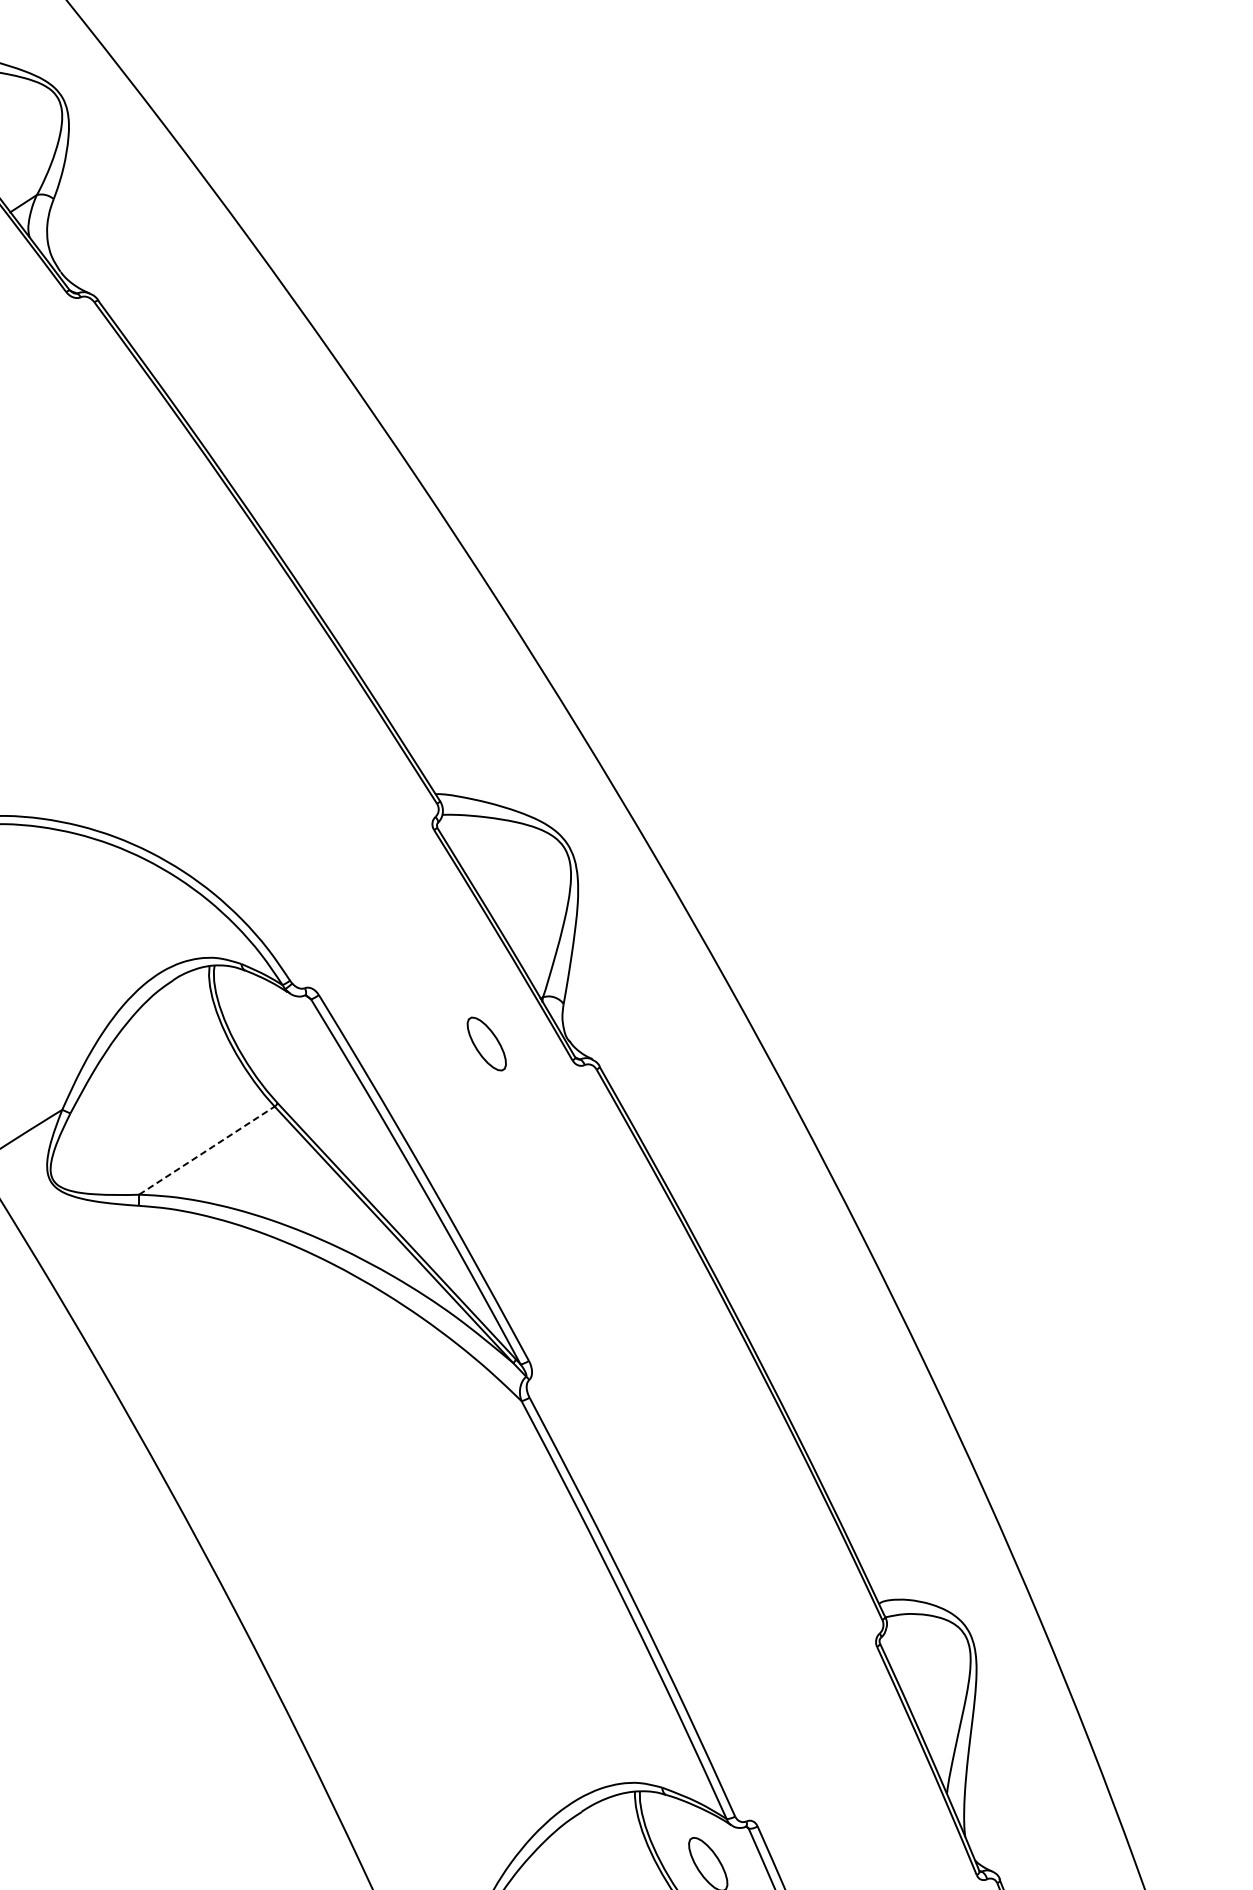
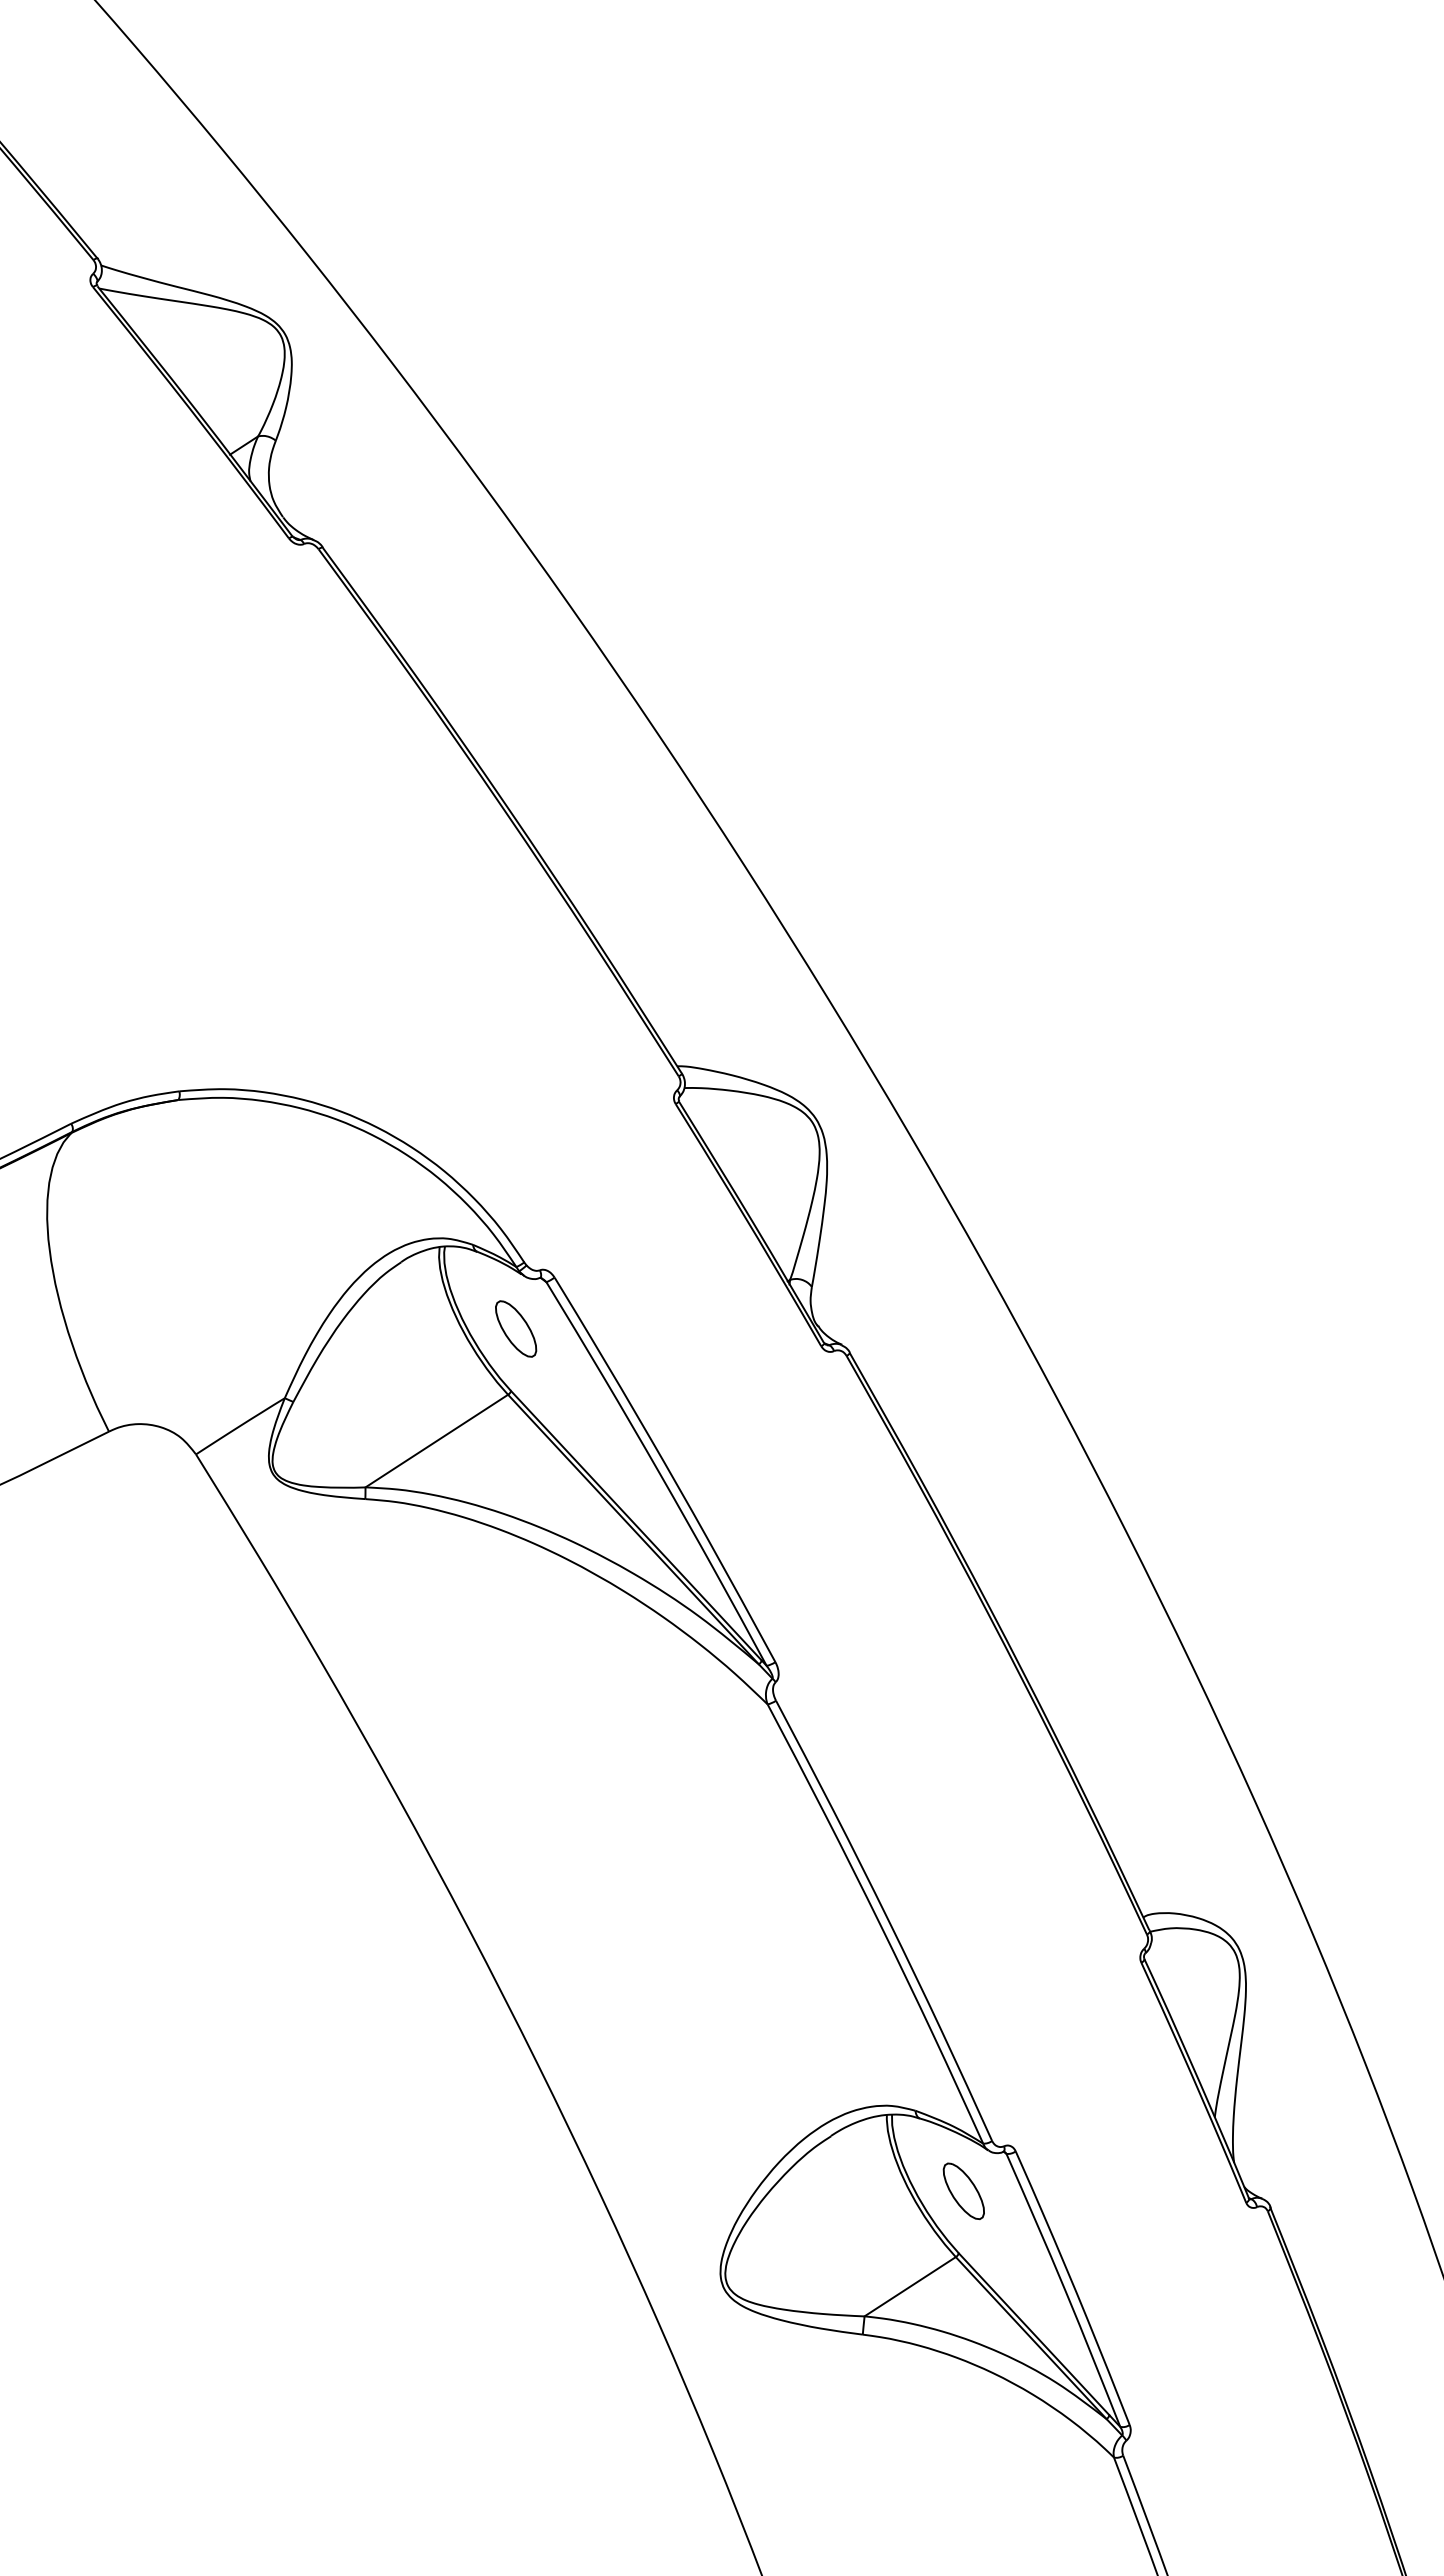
part: (487, 1043) -> (516, 1328), moved
line: (206, 1151) -> (436, 1441), dashed -> solid

